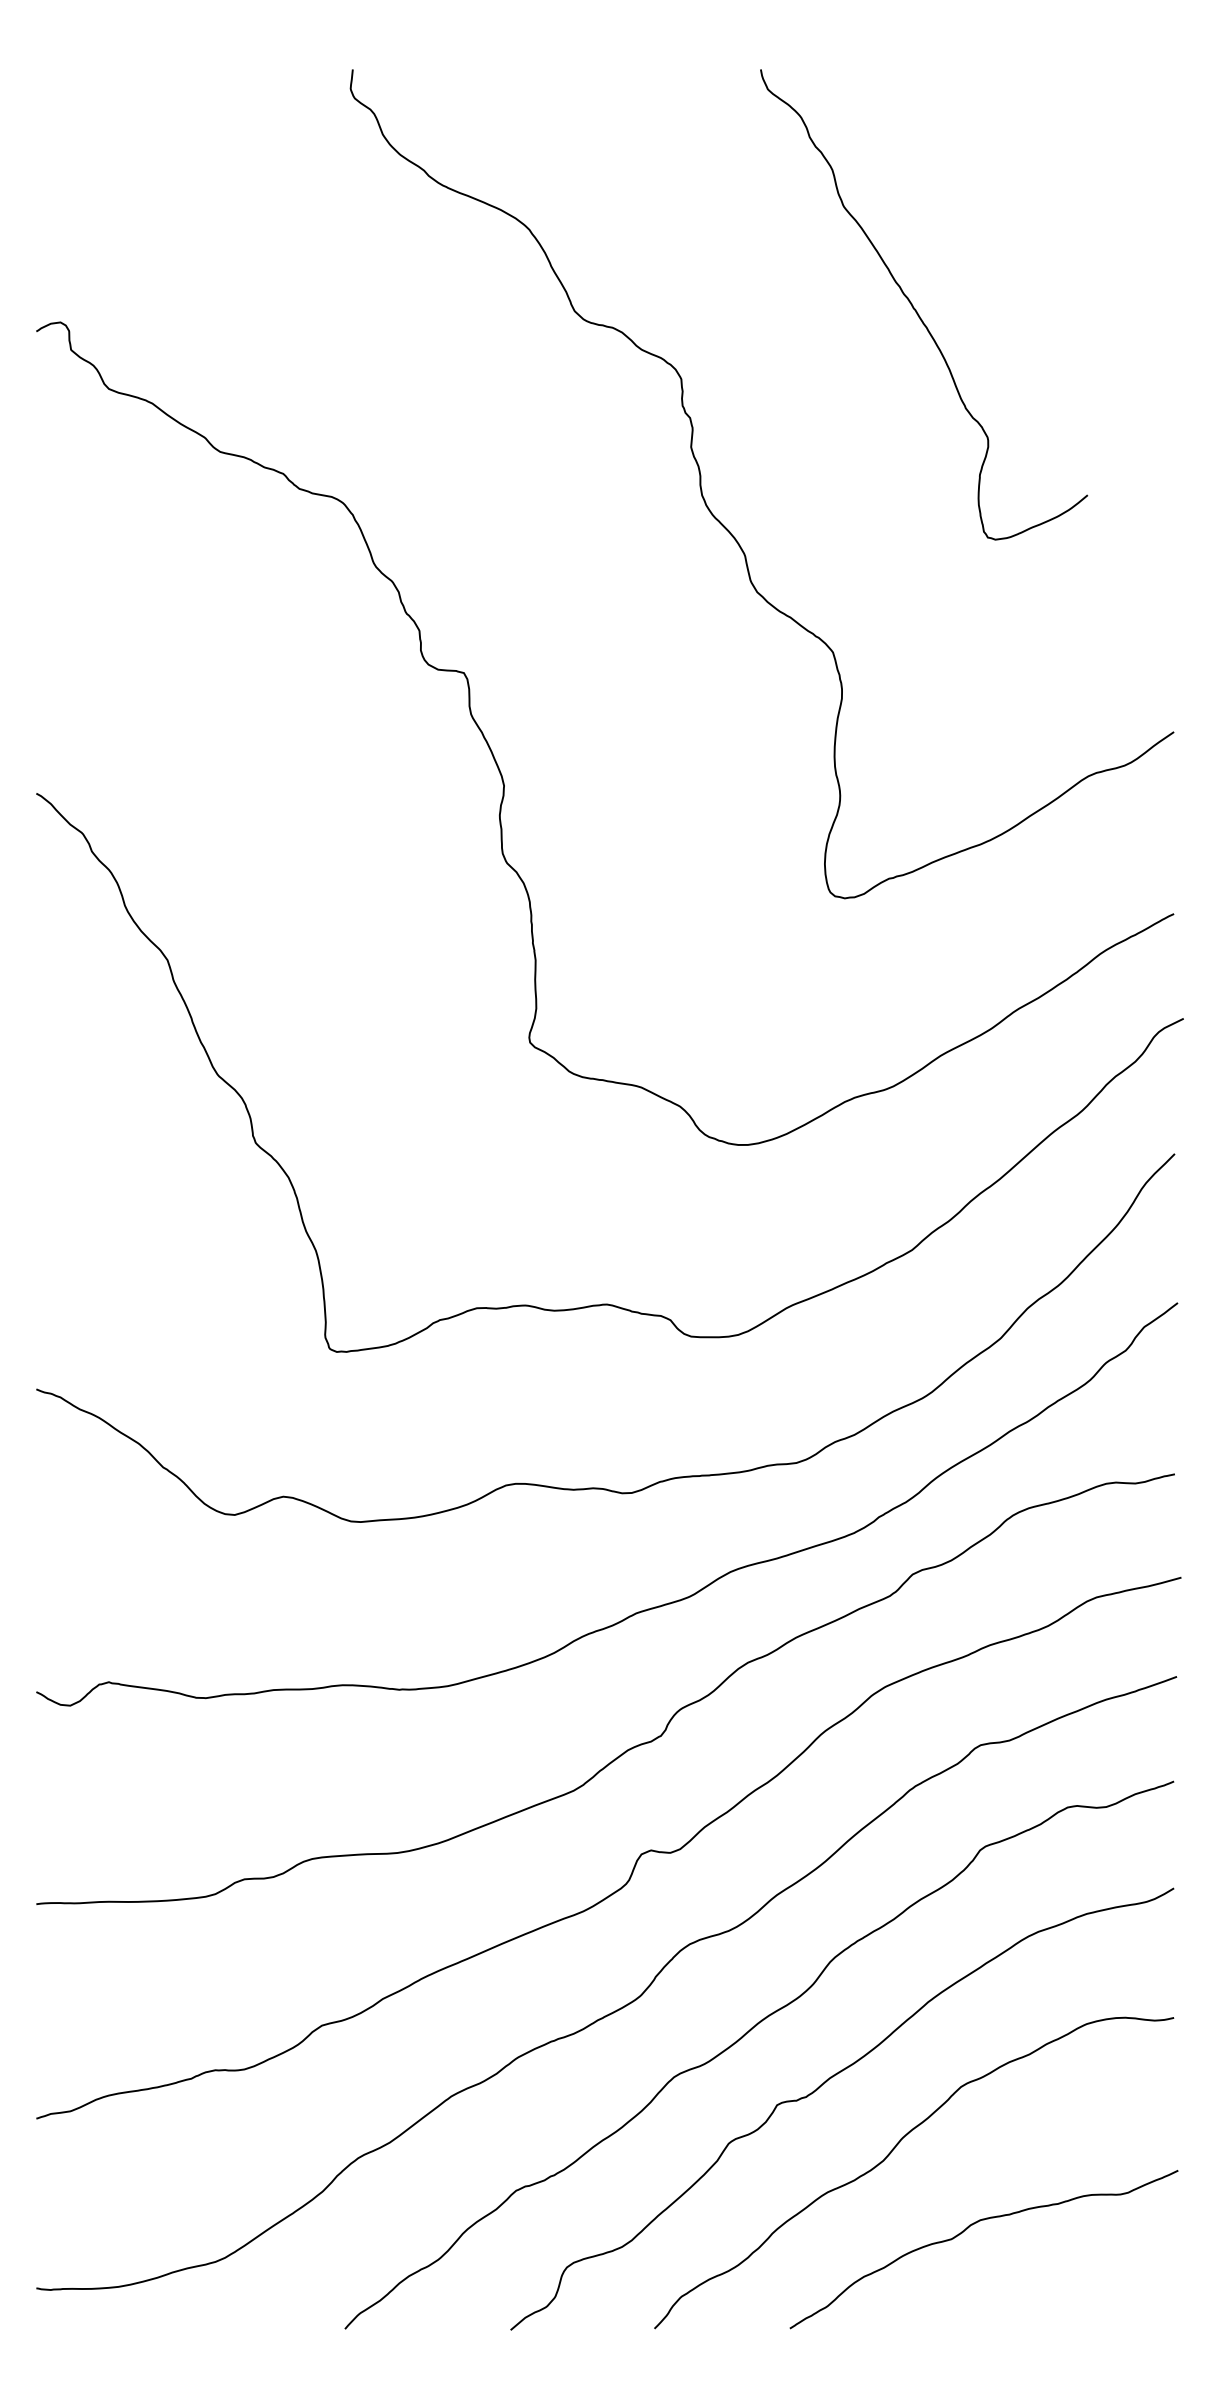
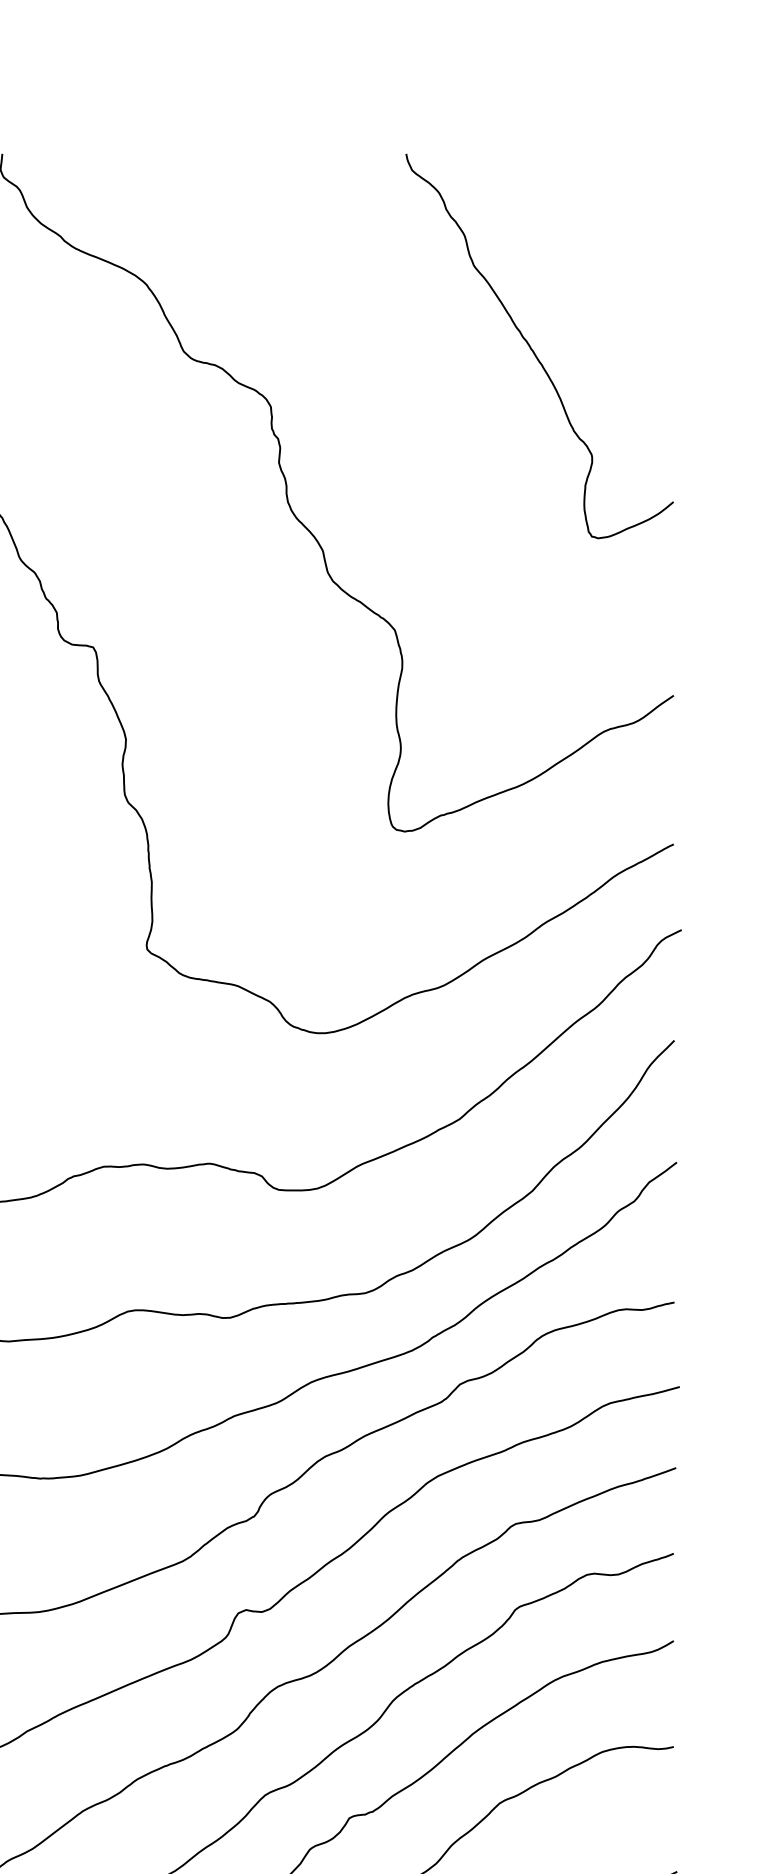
curve: (916, 309) -> (533, 350), moved

